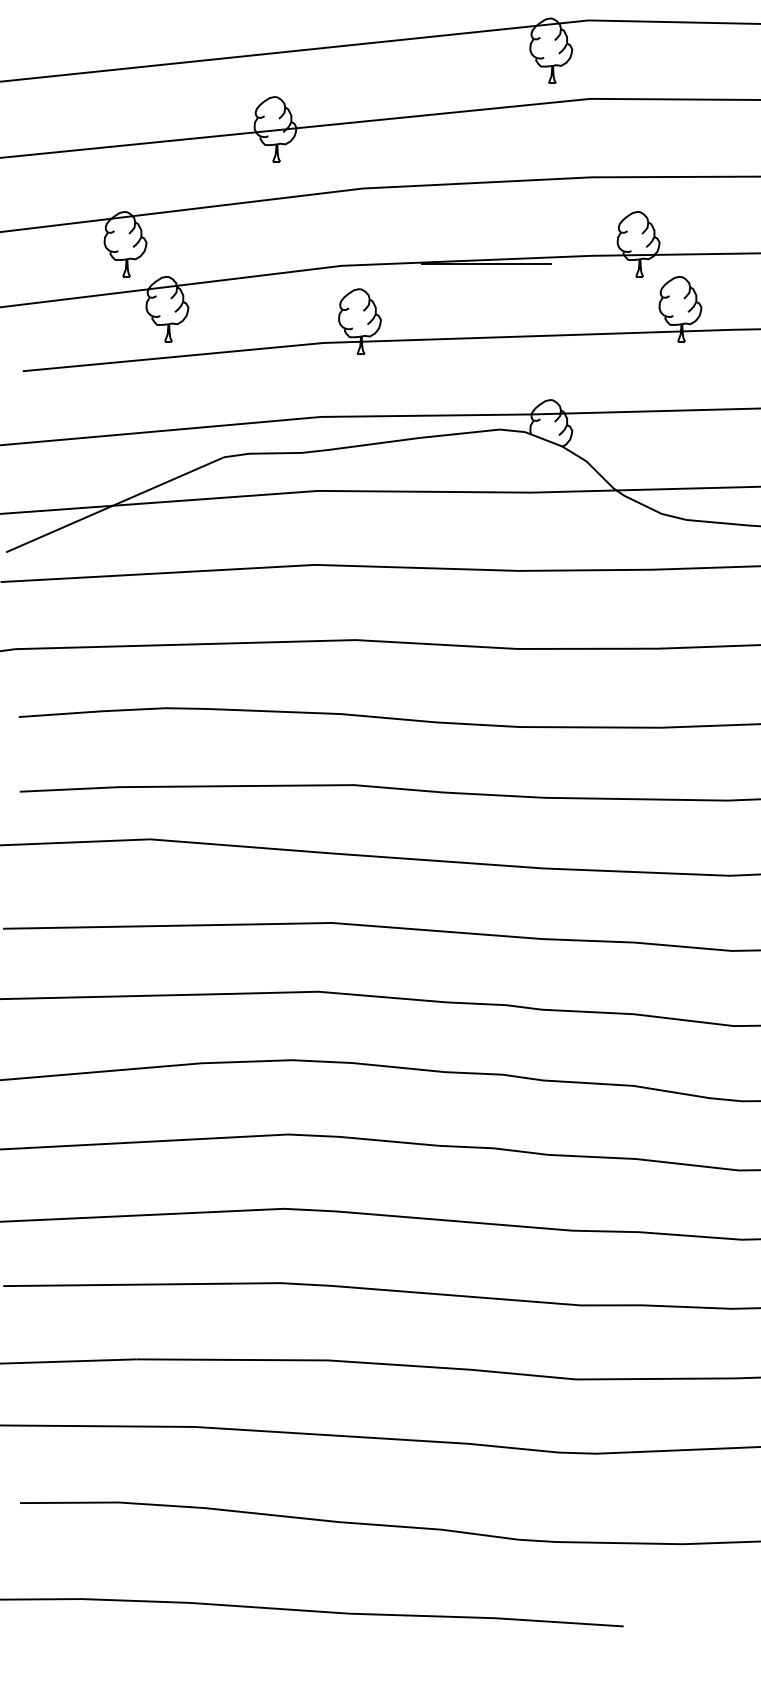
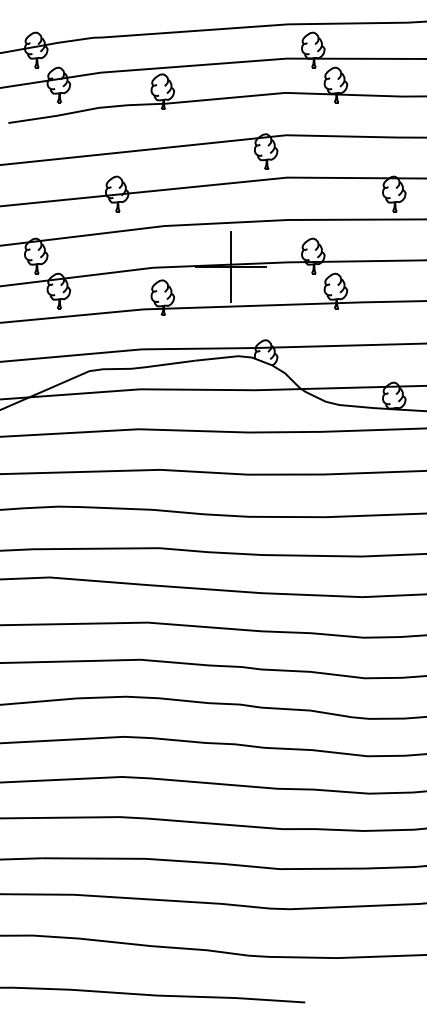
line: (487, 263) -> (231, 266), added

